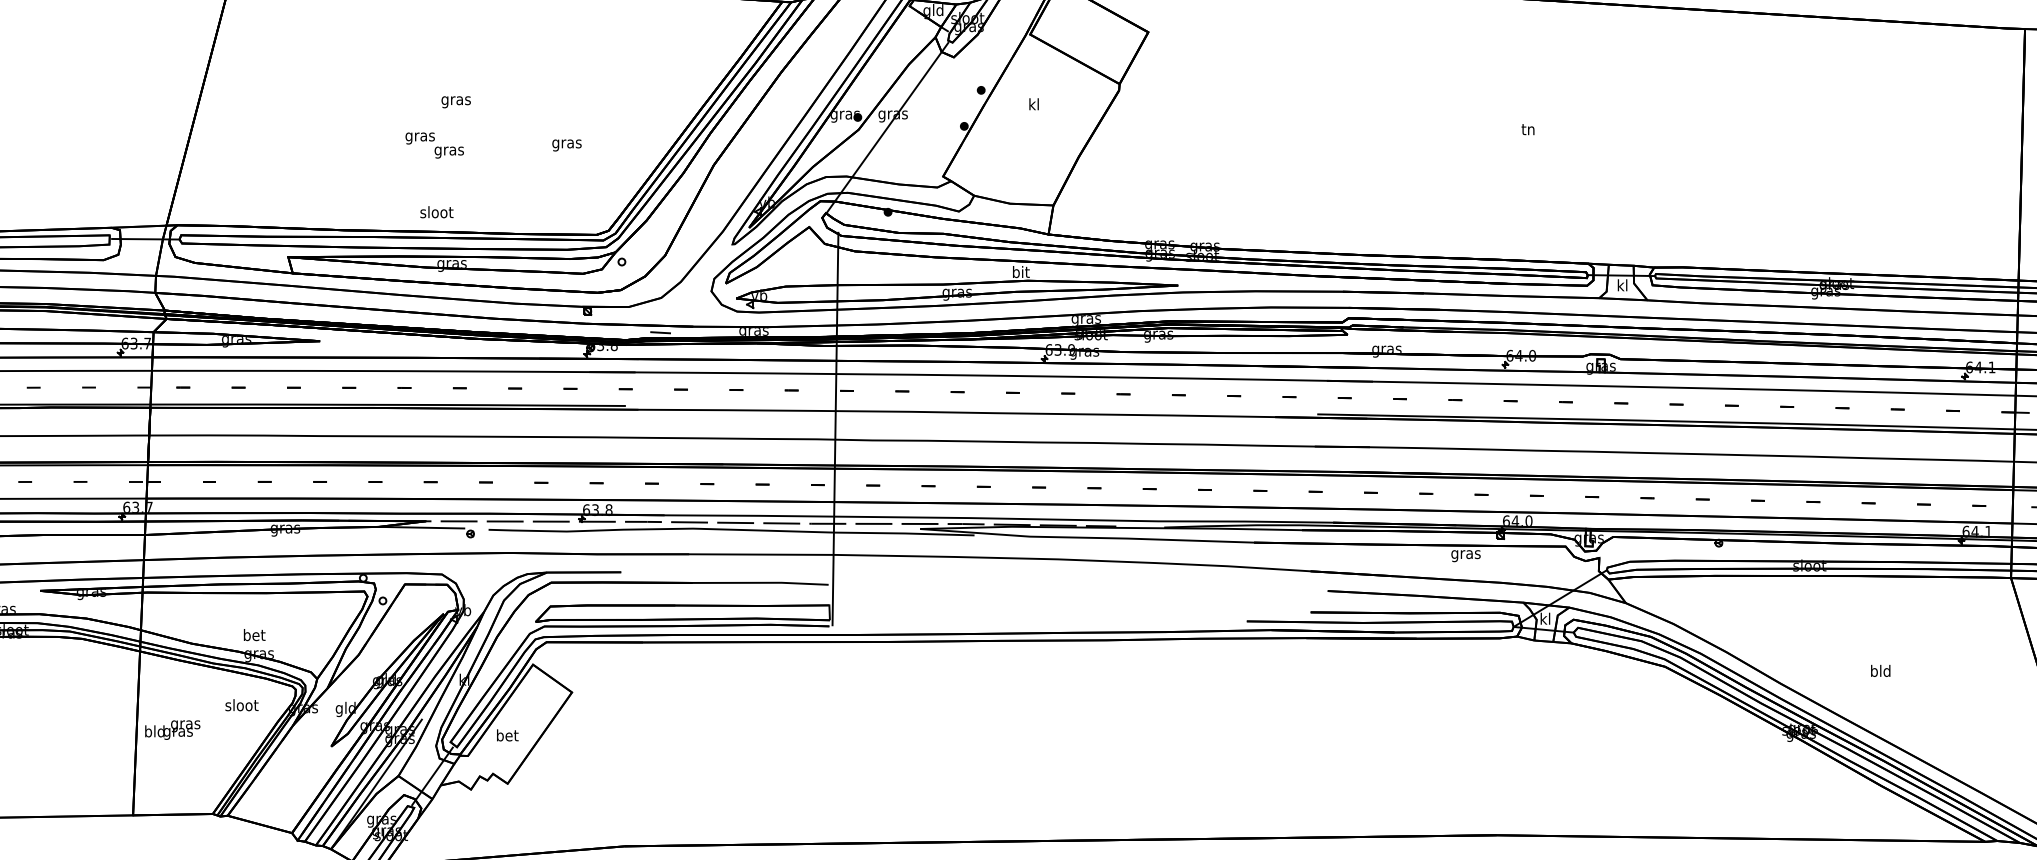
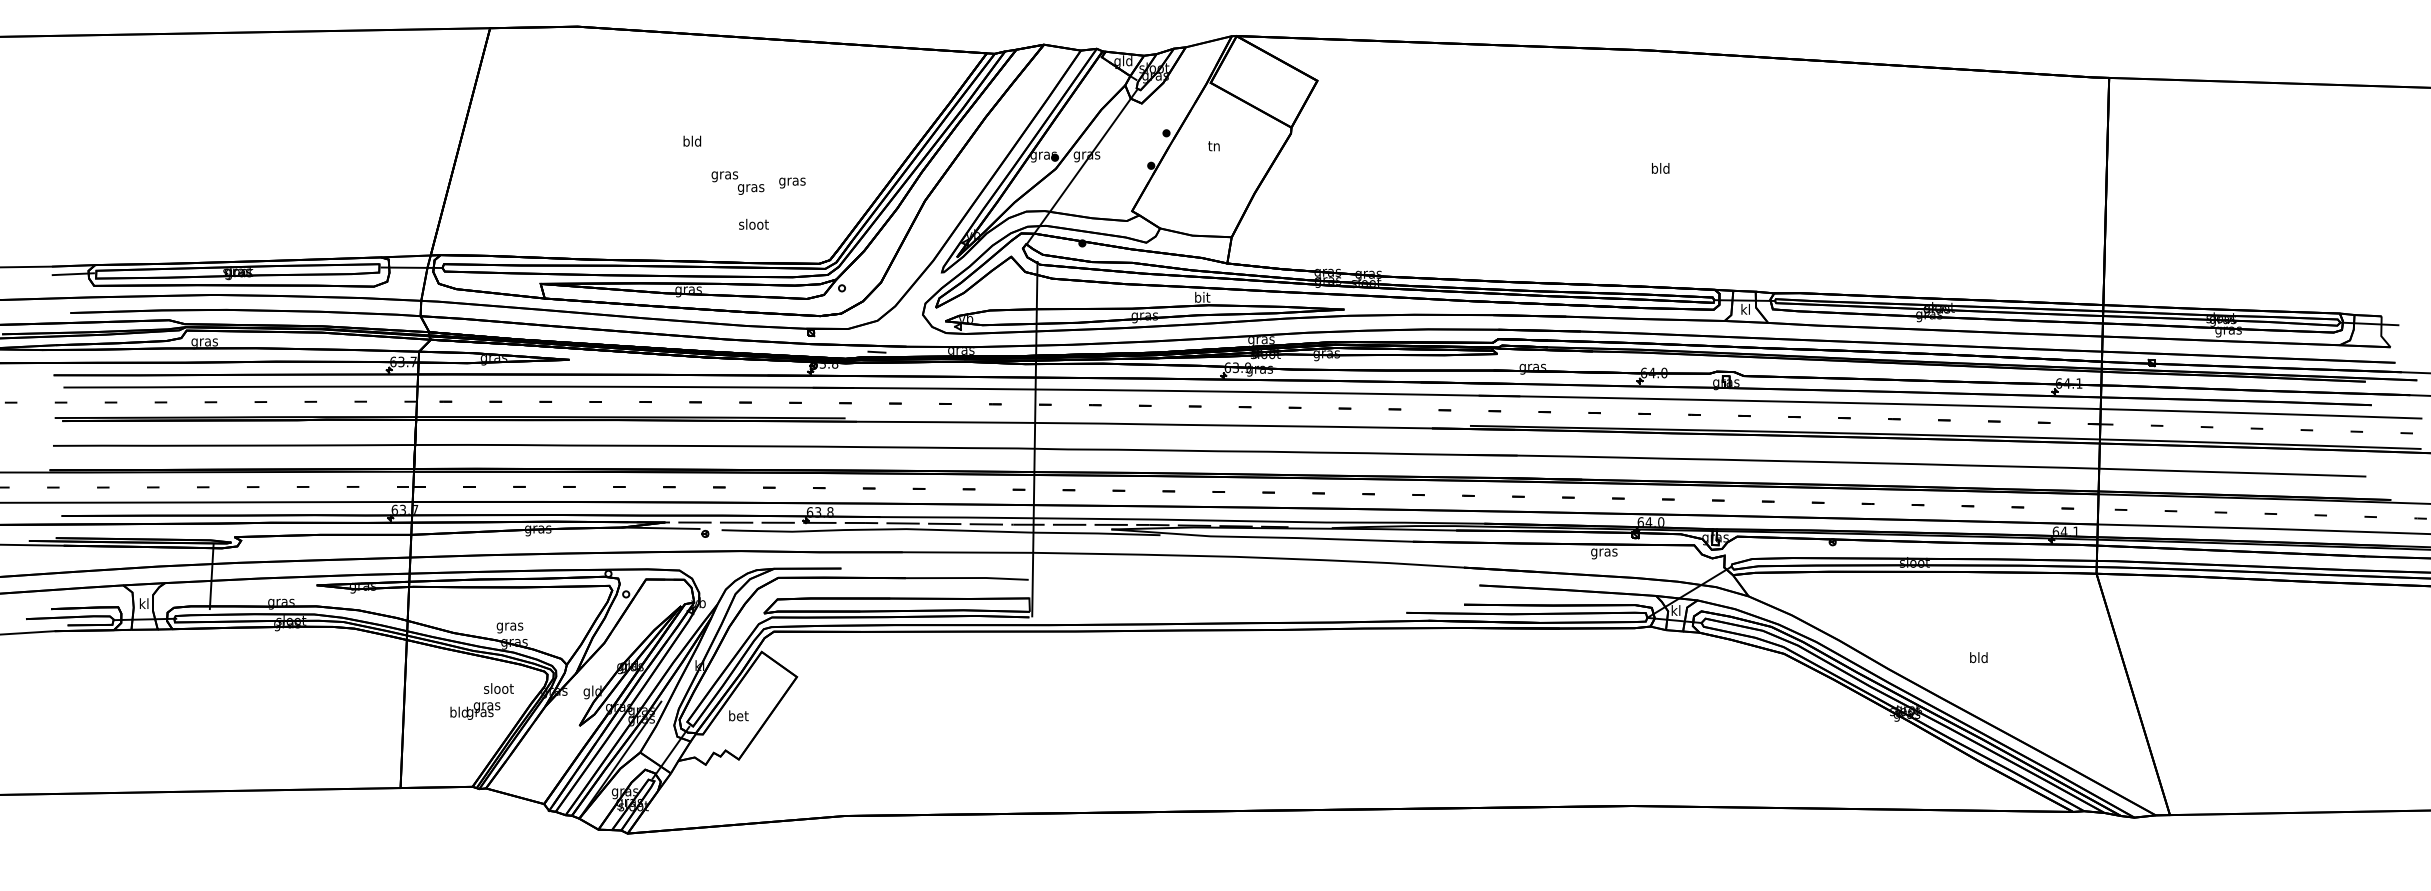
text: (456, 100) -> (692, 142), gras -> bld
text: (1033, 103) -> (1213, 145), kl -> tn
text: (1528, 129) -> (1660, 168), tn -> bld
text: (434, 144) -> (737, 182), moved
text: (436, 212) -> (753, 224), moved
text: (253, 636) -> (509, 626), bet -> gras
text: (172, 729) -> (475, 710), moved

